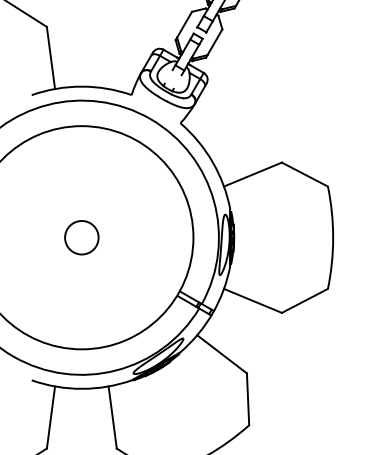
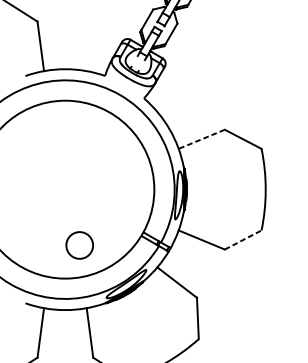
line: (252, 174) -> (201, 139), solid -> dashed
circle: (81, 237) -> (79, 245), moved
line: (304, 300) -> (242, 239), solid -> dashed

